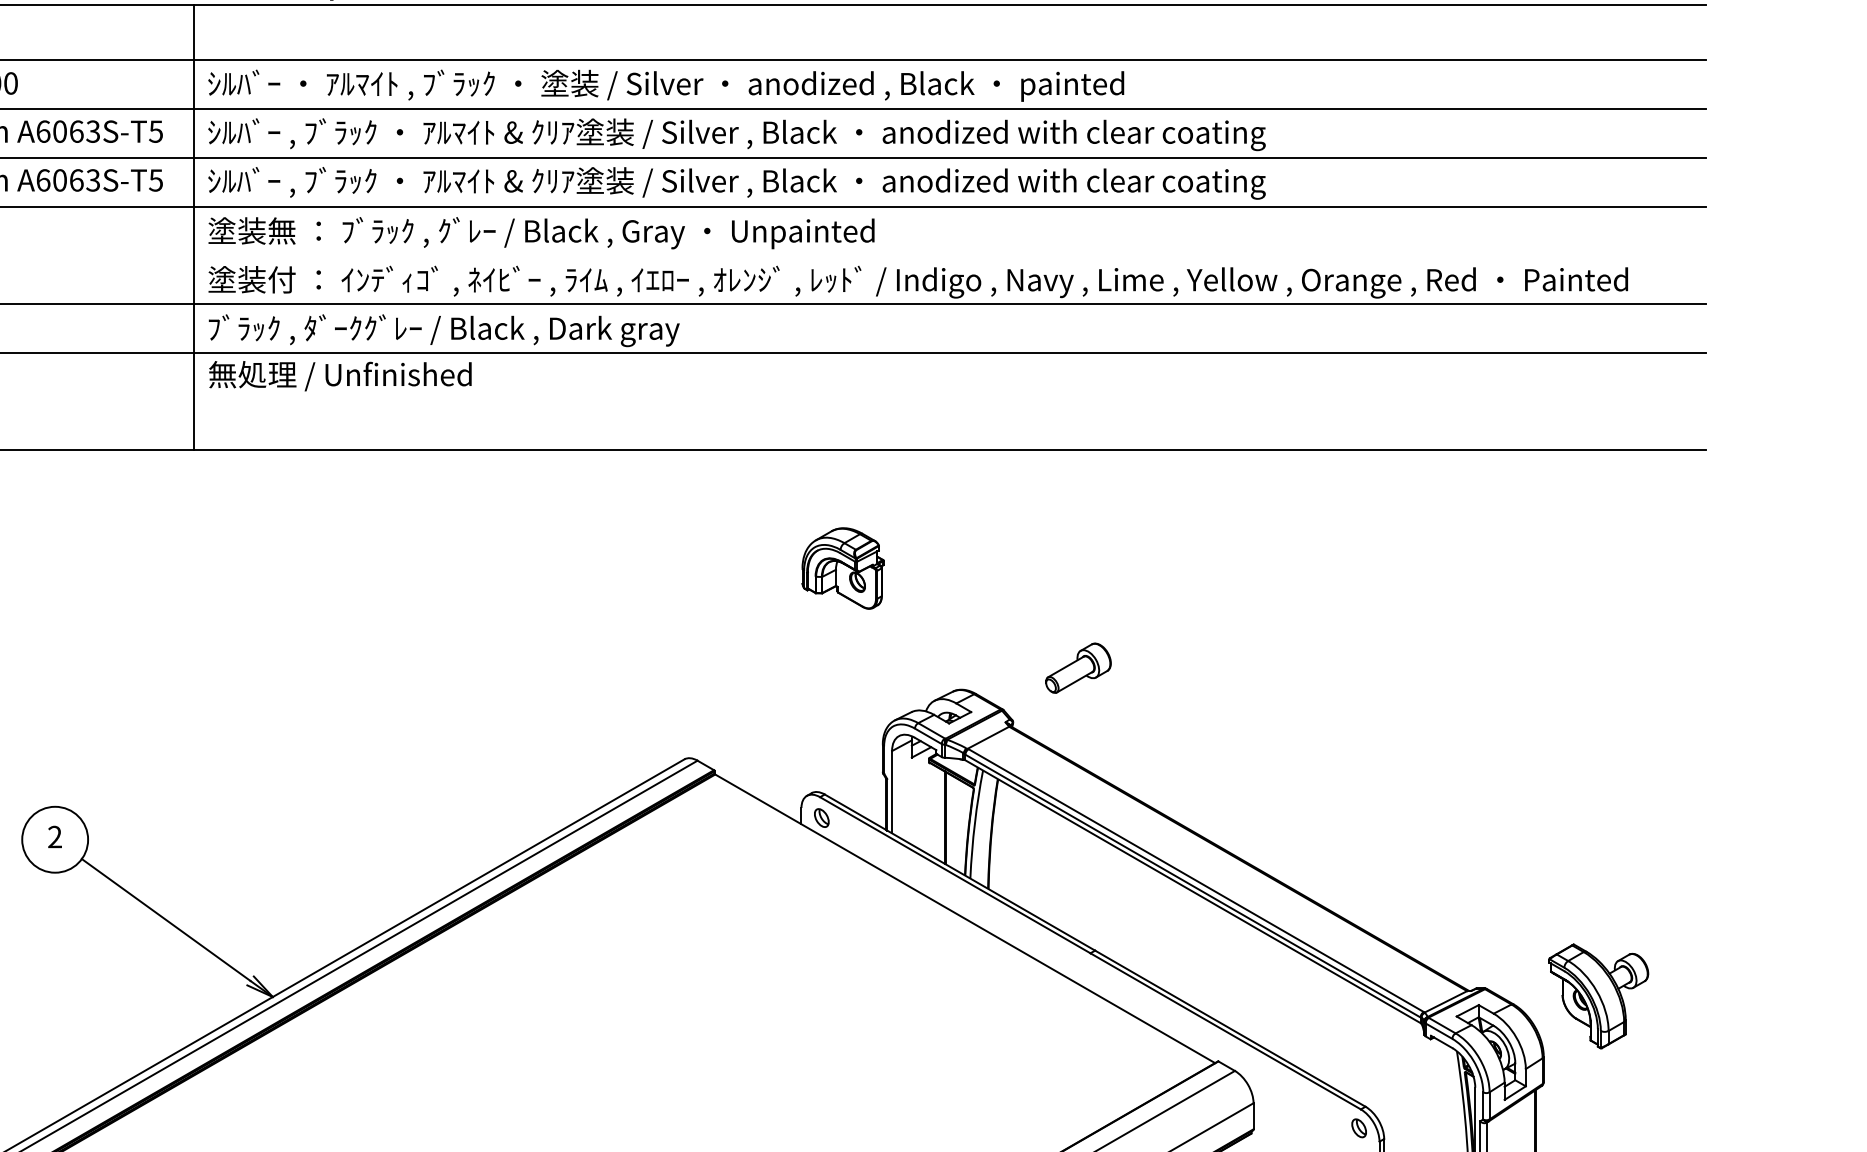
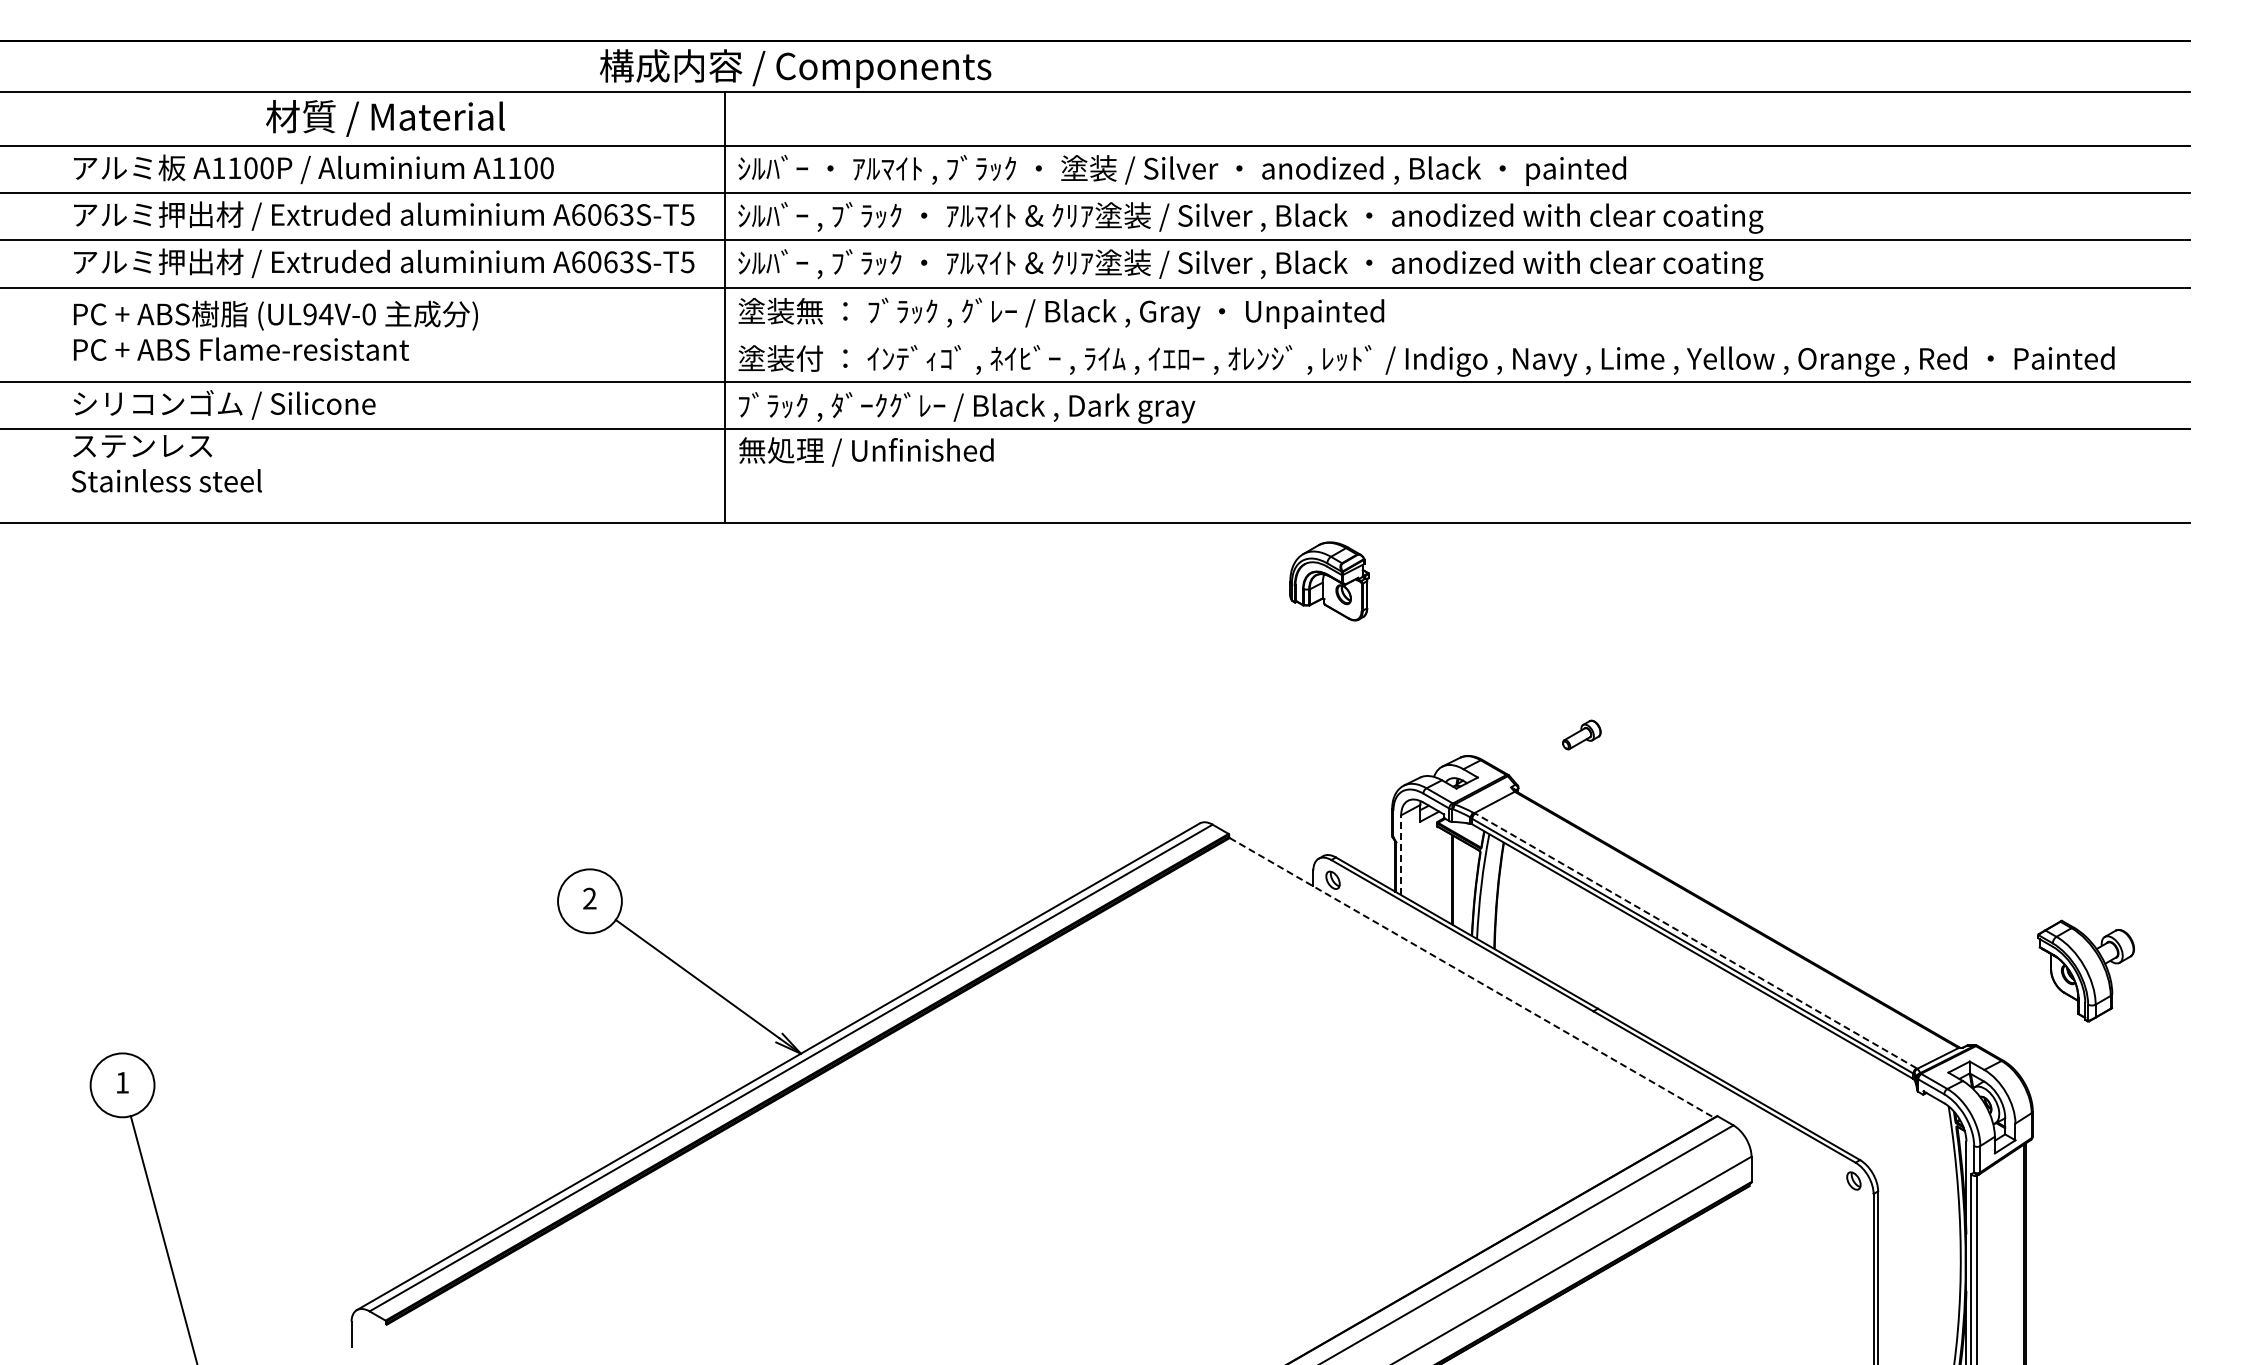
part: (842, 568) -> (1329, 581), moved
part: (1078, 667) -> (1581, 734), size x0.6
line: (892, 792) -> (1401, 855), solid -> dashed
line: (1196, 880) -> (1696, 940), solid -> dashed
line: (965, 918) -> (1472, 977), solid -> dashed
part: (1598, 995) -> (2085, 970), moved

